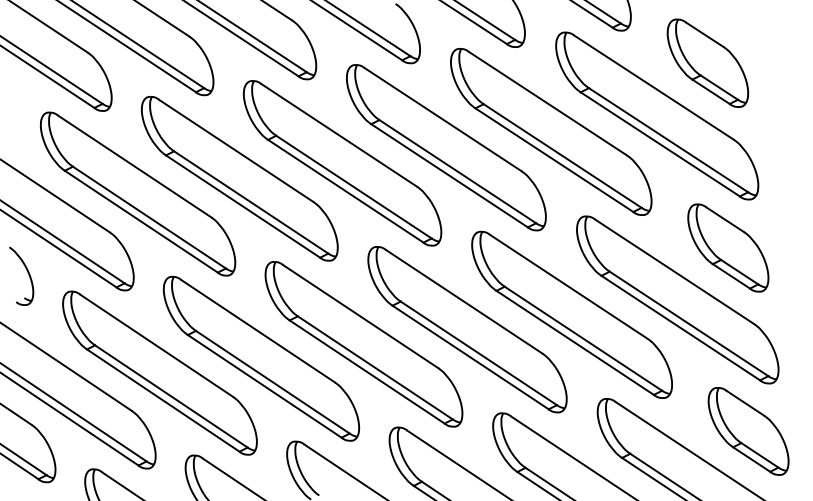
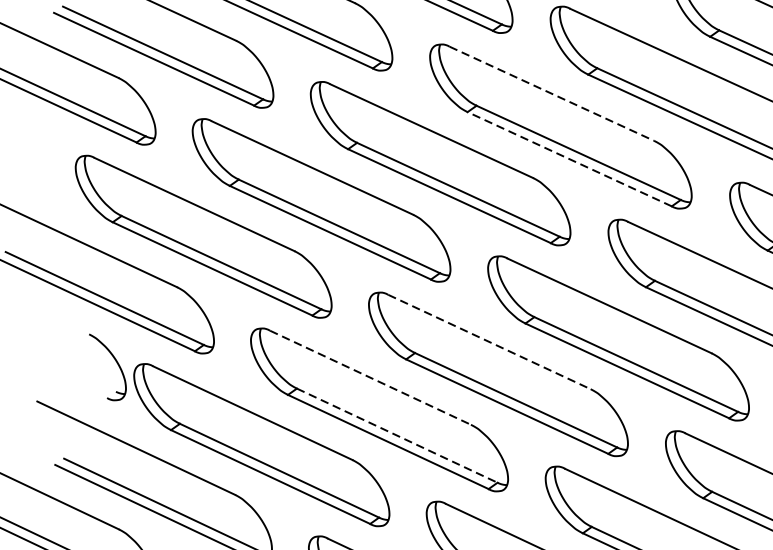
line: (443, 119) -> (552, 93), solid -> dashed
line: (449, 175) -> (569, 158), solid -> dashed
part: (27, 272) -> (115, 361), moved
line: (361, 316) -> (490, 341), solid -> dashed
line: (258, 331) -> (371, 378), solid -> dashed
line: (273, 382) -> (398, 435), solid -> dashed

